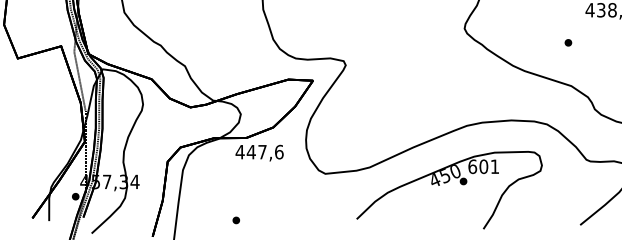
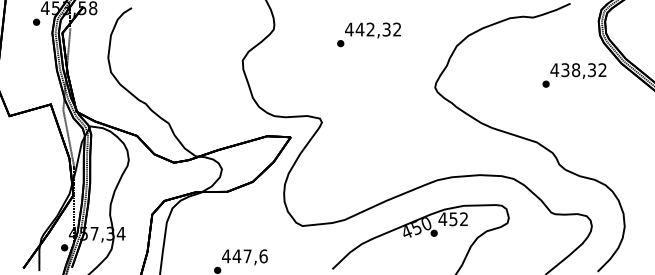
part: (567, 42) -> (545, 83), moved
text: (259, 153) -> (244, 257), moved
text: (482, 166) -> (452, 219), 601 -> 452

